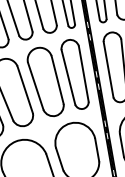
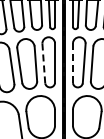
line: (108, 70) -> (72, 63), solid -> dashed
line: (68, 77) -> (43, 63), solid -> dashed

